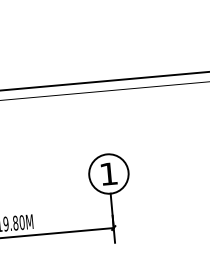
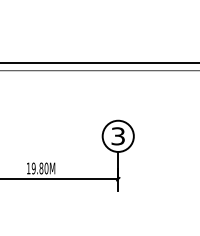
text: (107, 174) -> (117, 136), 1 -> 3

